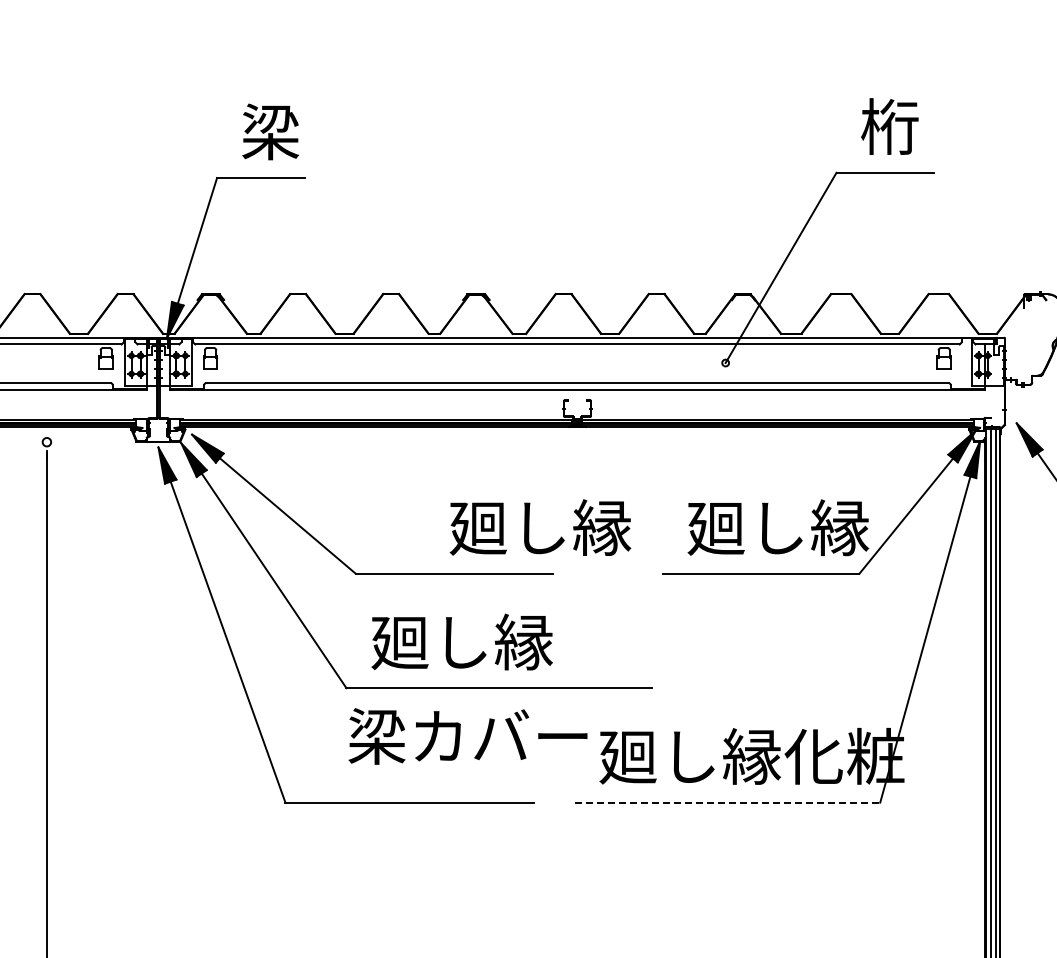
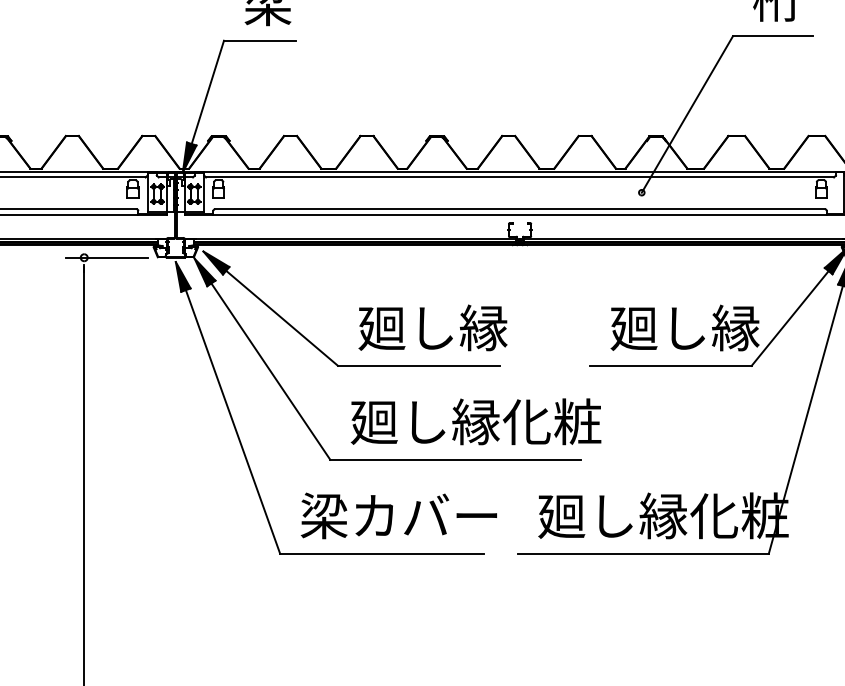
line: (74, 442) -> (106, 257), added
text: (540, 527) -> (433, 327), moved
text: (616, 641) -> (552, 421), 廻し縁 -> 廻し縁化粧
text: (467, 736) -> (398, 515), moved
line: (727, 802) -> (643, 553), dashed -> solid

